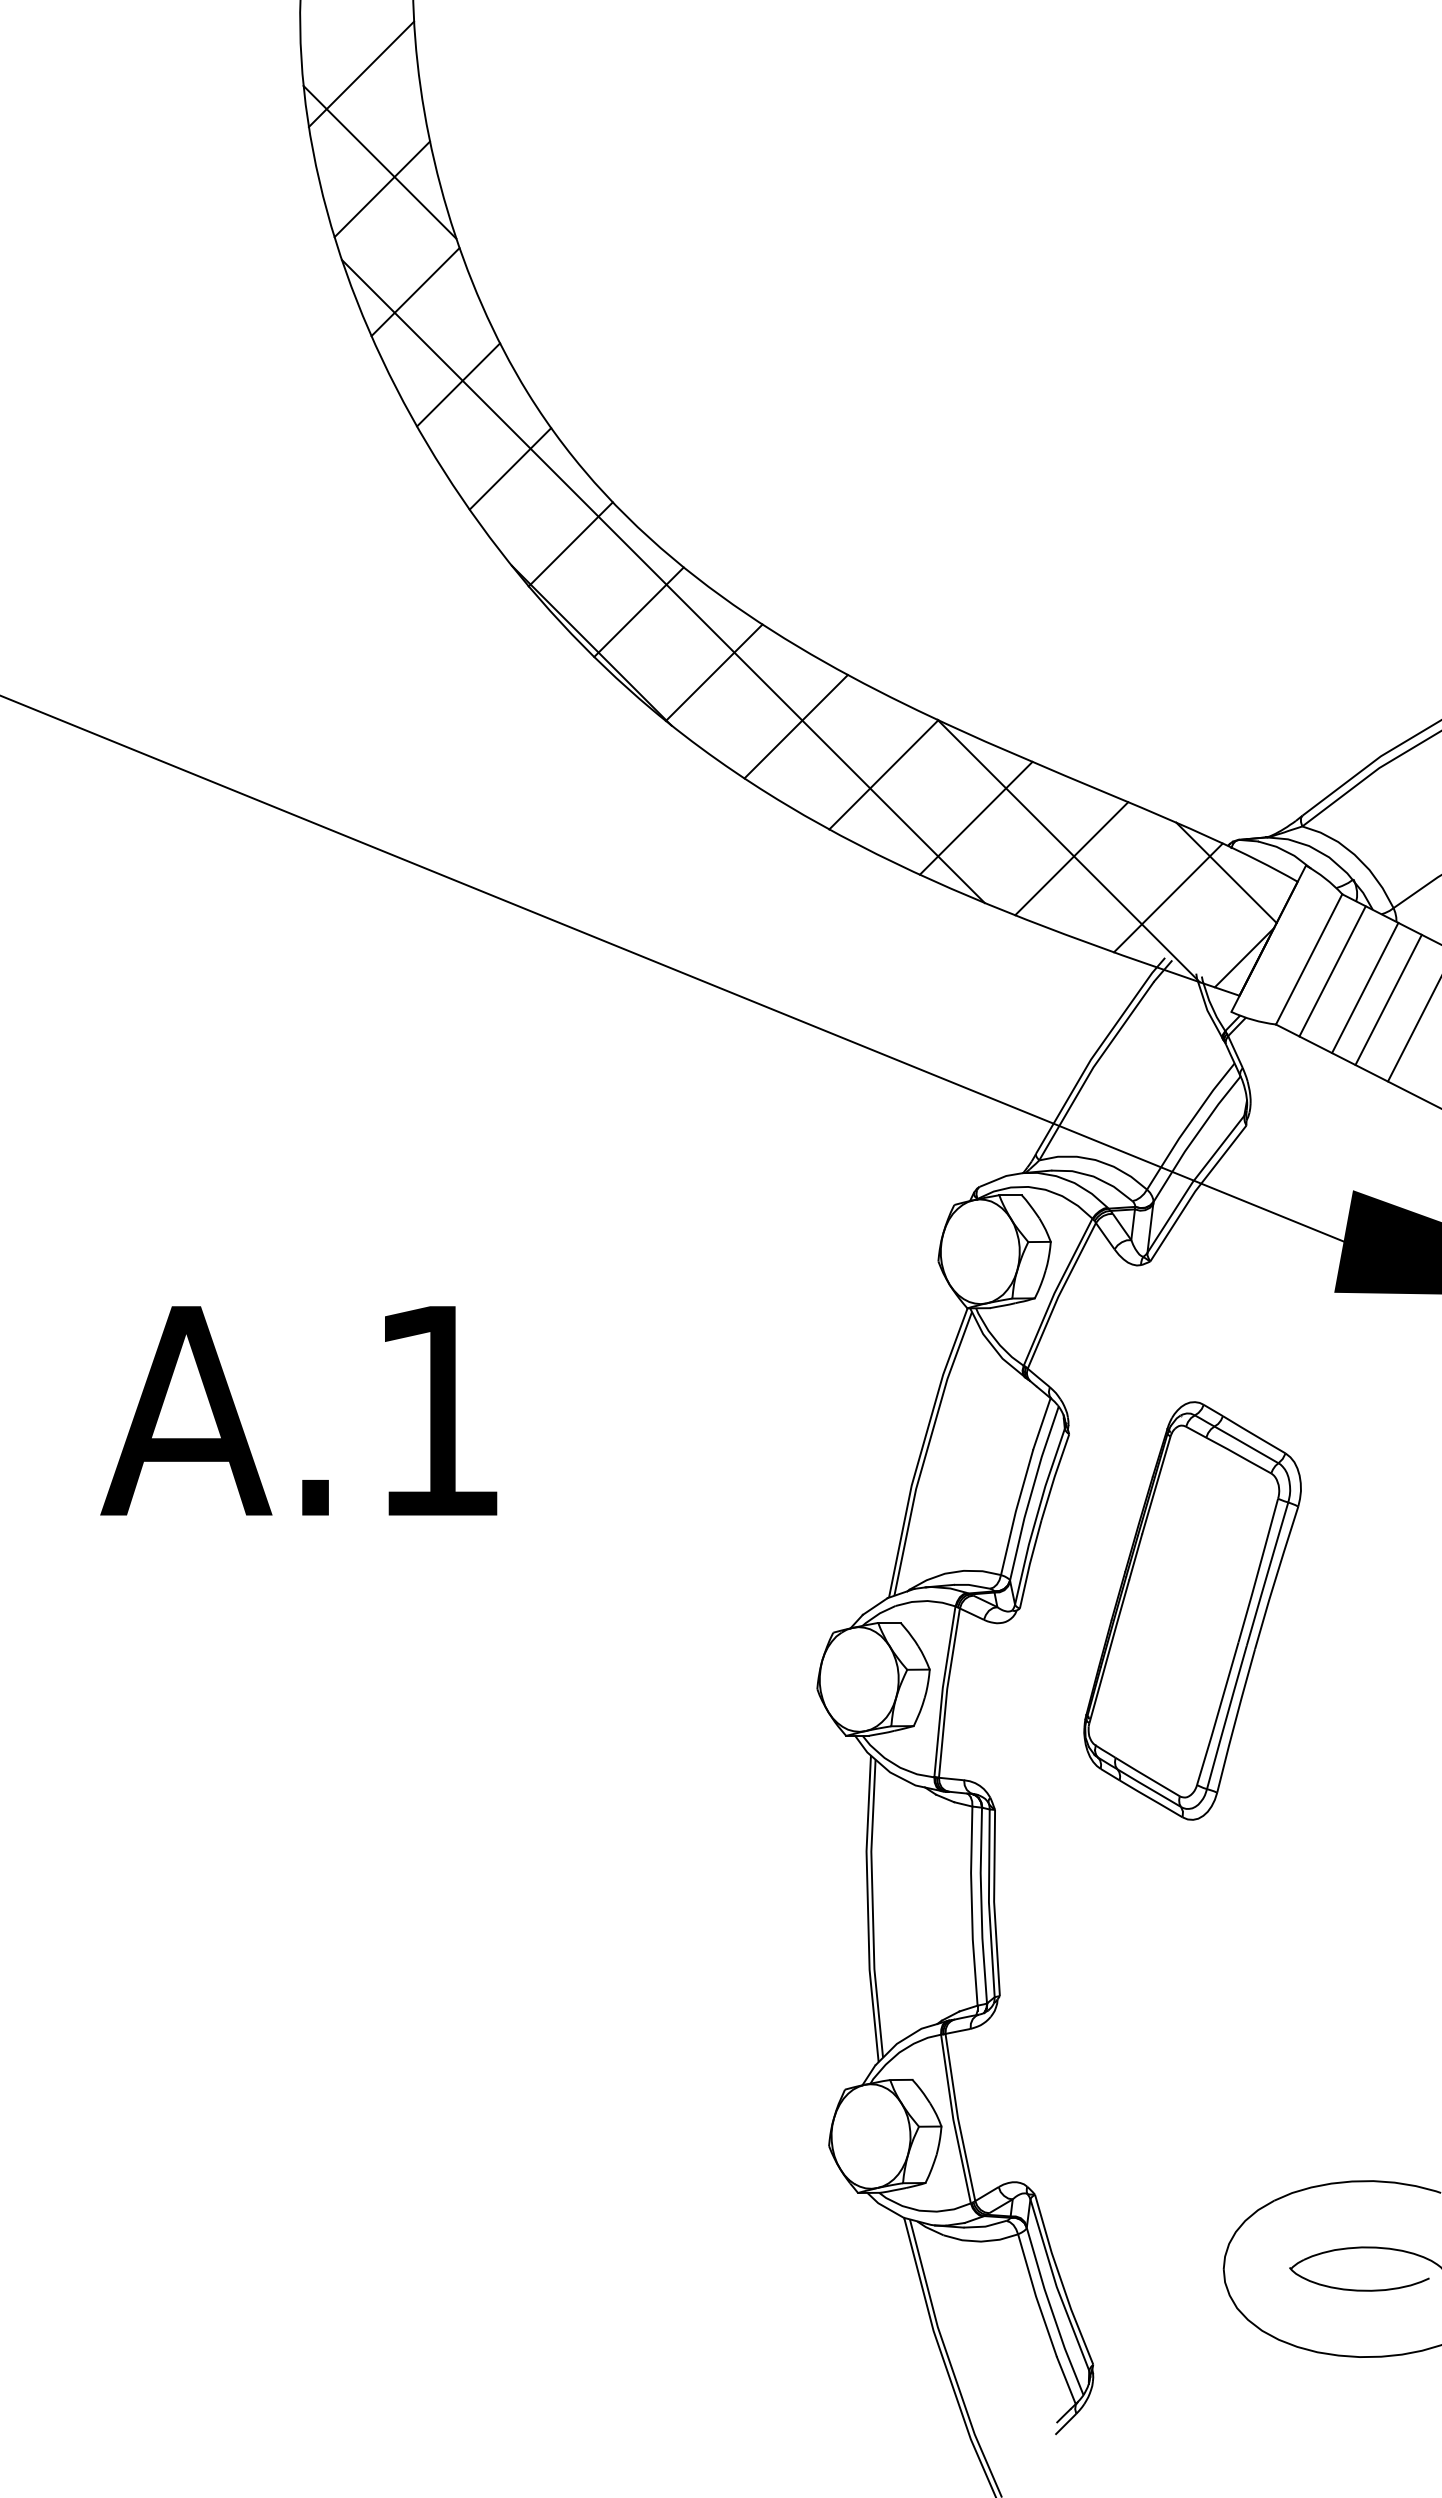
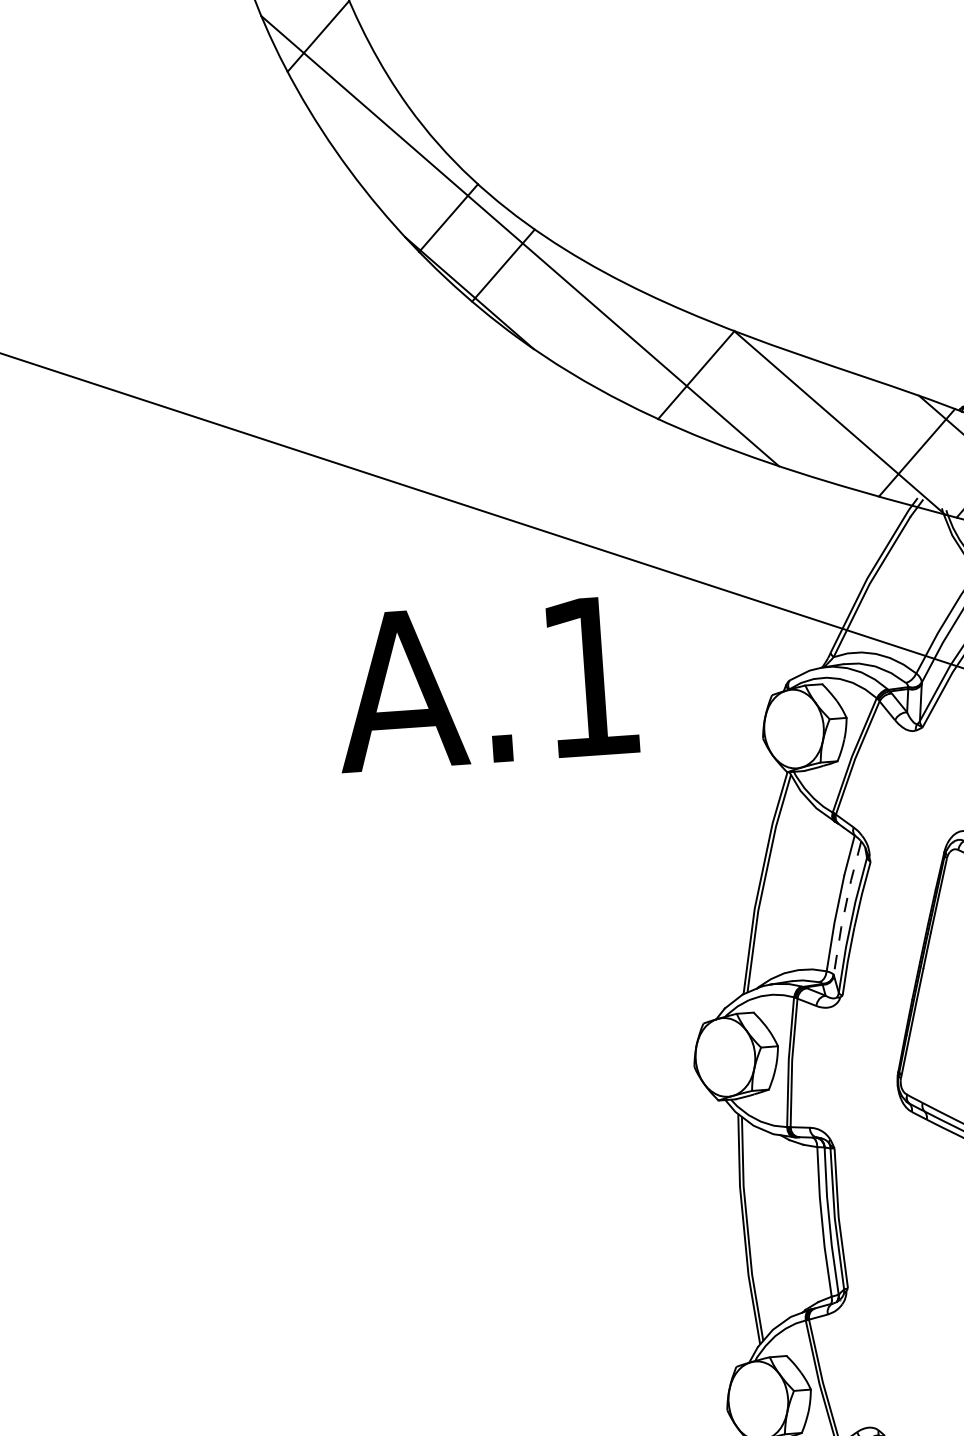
line: (458, 384) -> (355, 103), removed
line: (510, 468) -> (399, 164), removed
line: (713, 672) -> (562, 307), removed
line: (795, 726) -> (627, 343), removed
line: (975, 817) -> (767, 402), removed
line: (1071, 858) -> (842, 428), removed
text: (298, 1410) -> (485, 683), moved
line: (1031, 1493) -> (845, 908), solid -> dashed

